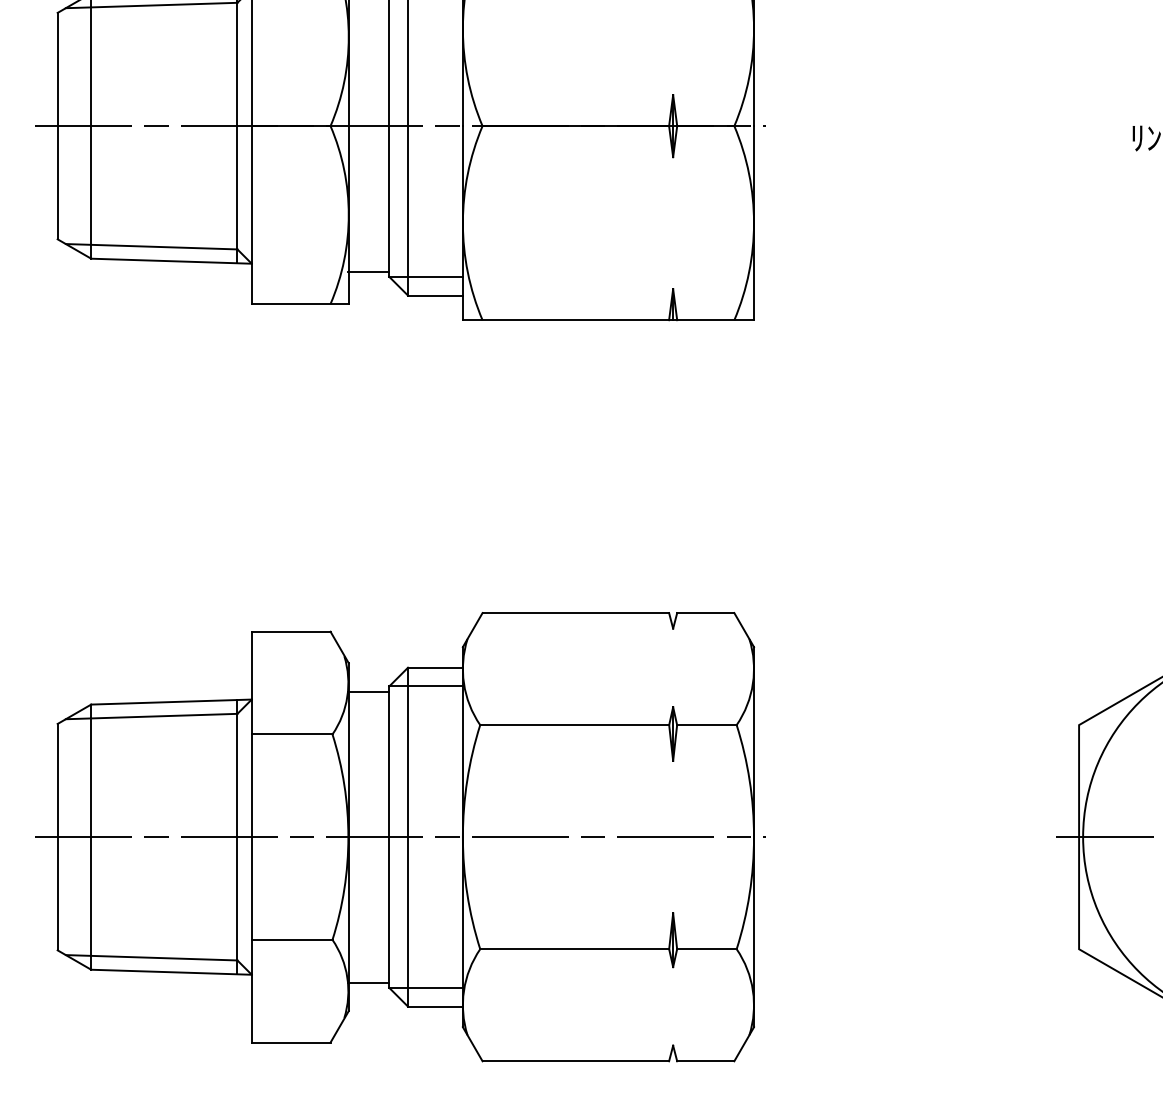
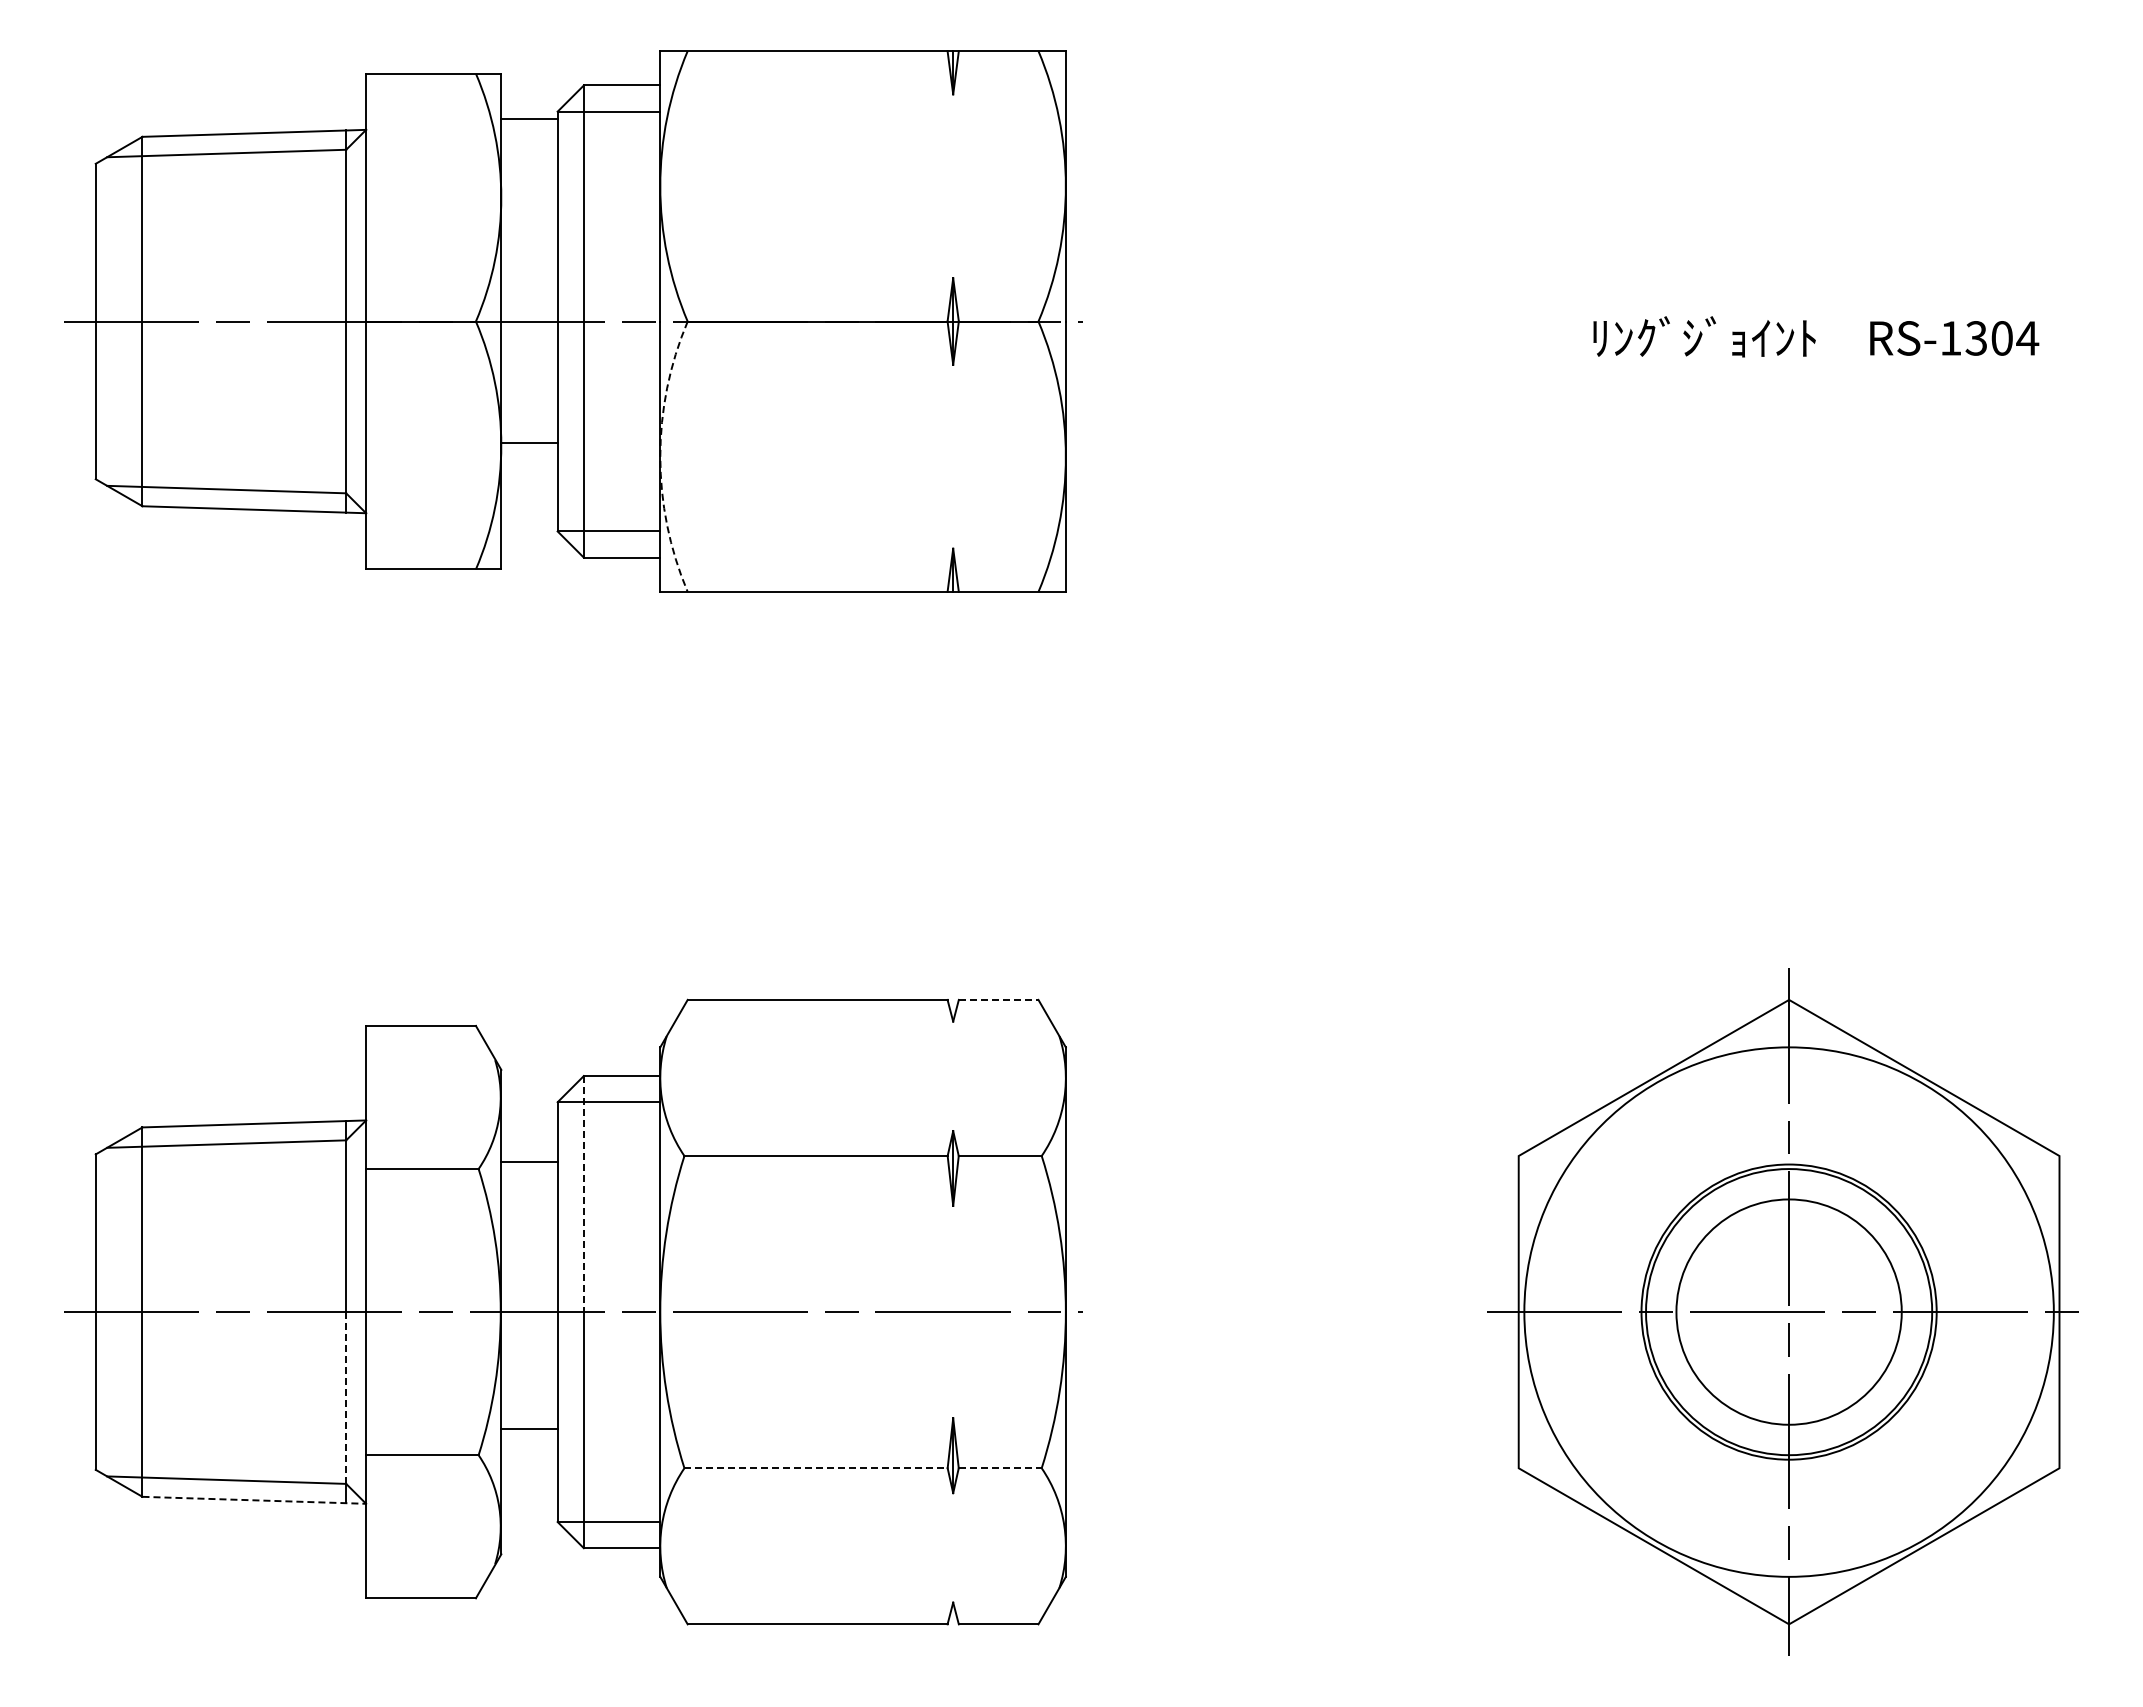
arc: (463, 222) -> (660, 456), solid -> dashed
line: (368, 271) -> (528, 443), moved
line: (705, 612) -> (998, 999), solid -> dashed
line: (368, 691) -> (528, 1162), moved
line: (407, 752) -> (583, 1194), solid -> dashed
line: (237, 899) -> (346, 1398), solid -> dashed
line: (575, 949) -> (816, 1468), solid -> dashed
line: (707, 949) -> (1000, 1468), solid -> dashed
line: (171, 972) -> (254, 1500), solid -> dashed
line: (368, 982) -> (528, 1428), moved

